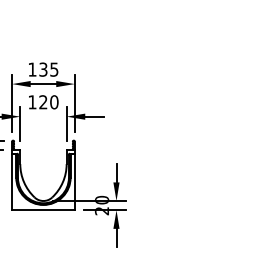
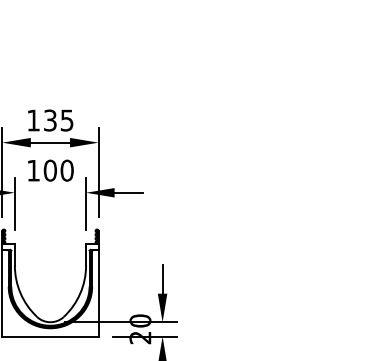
text: (43, 102) -> (50, 170), 120 -> 100

